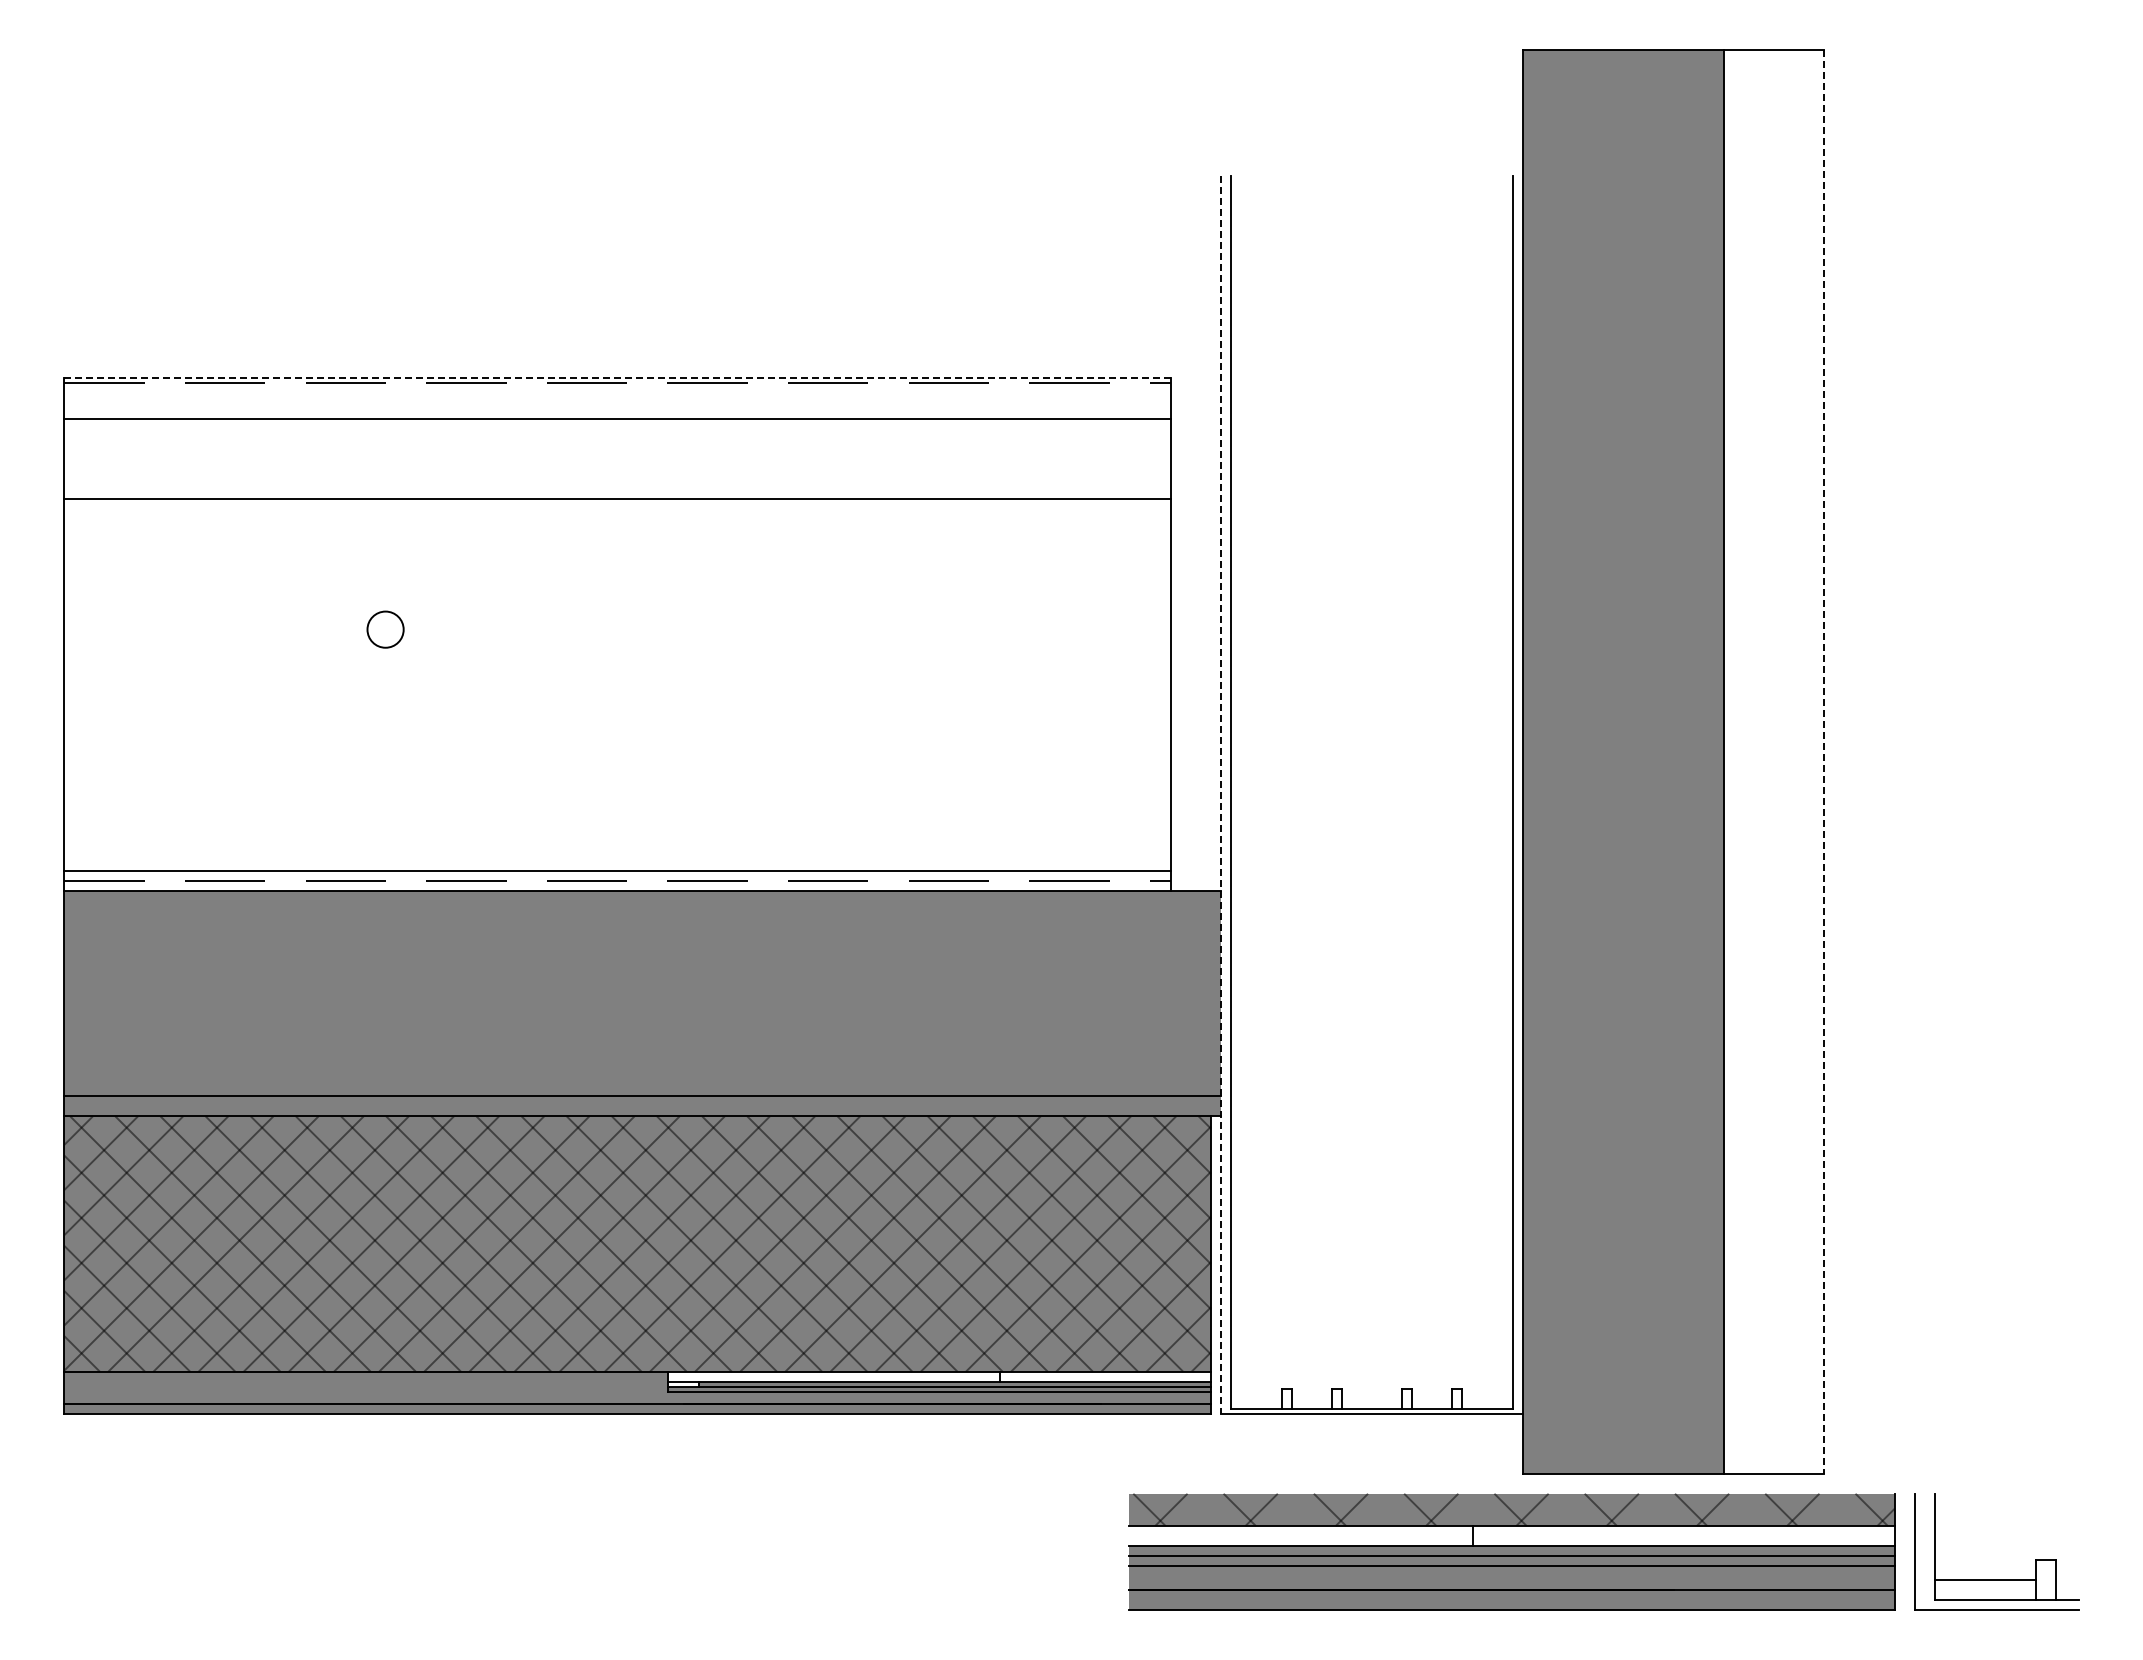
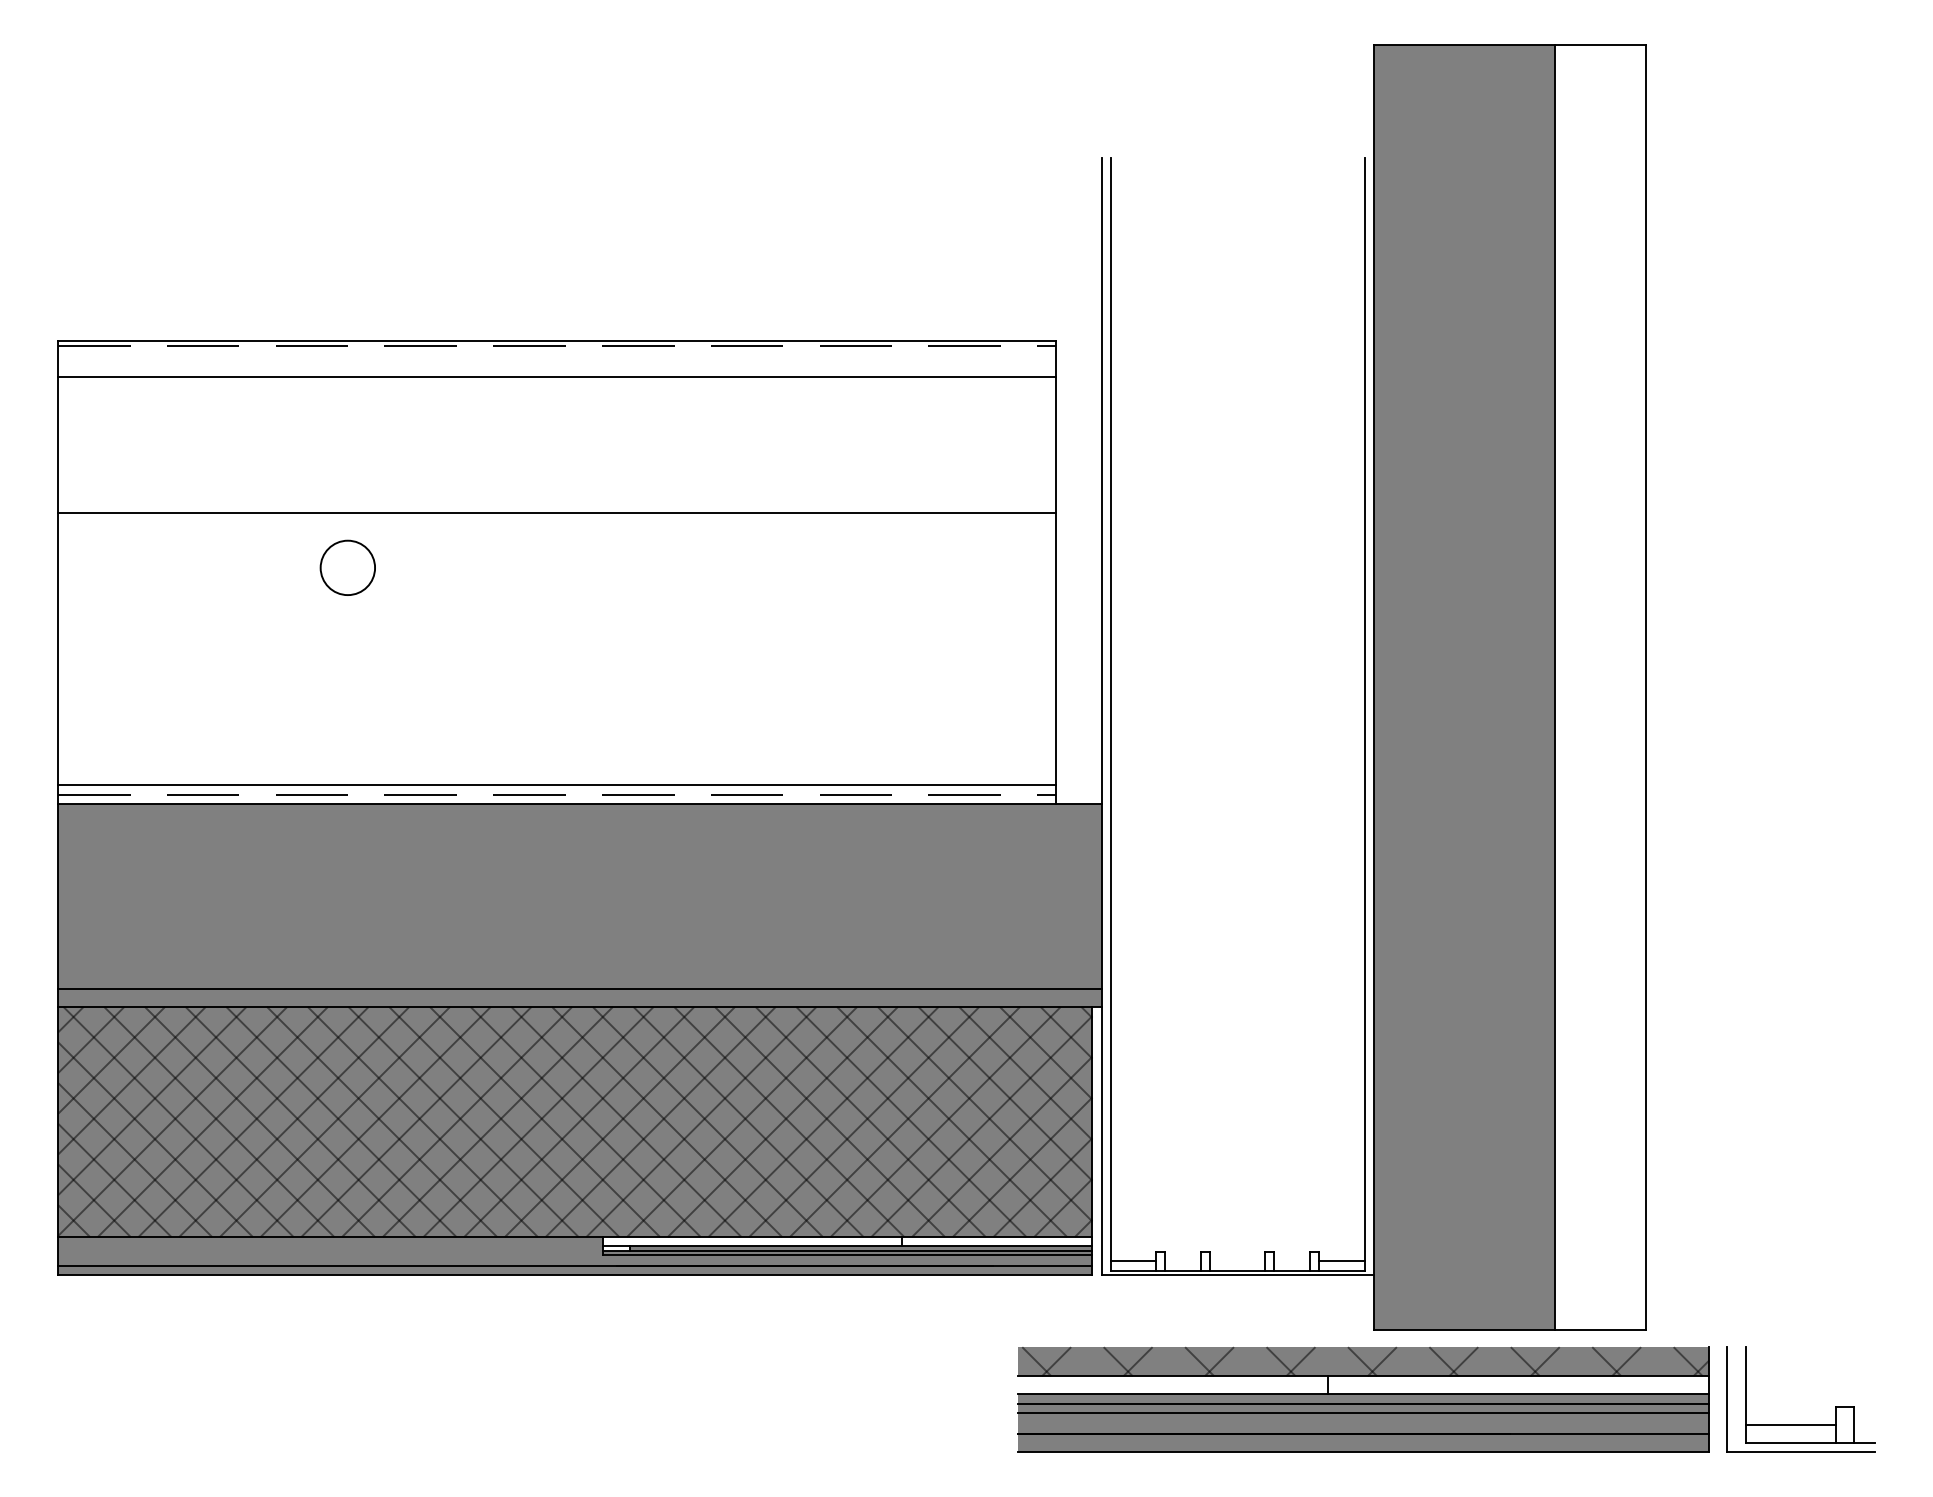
line: (618, 378) -> (557, 341), dashed -> solid
line: (617, 499) -> (556, 513), moved
circle: (385, 629) -> (347, 567), size x1.67
line: (1824, 762) -> (1645, 687), dashed -> solid
line: (1221, 795) -> (1101, 717), dashed -> solid
line: (1256, 1398) -> (1133, 1261), added
line: (1487, 1398) -> (1341, 1261), added

